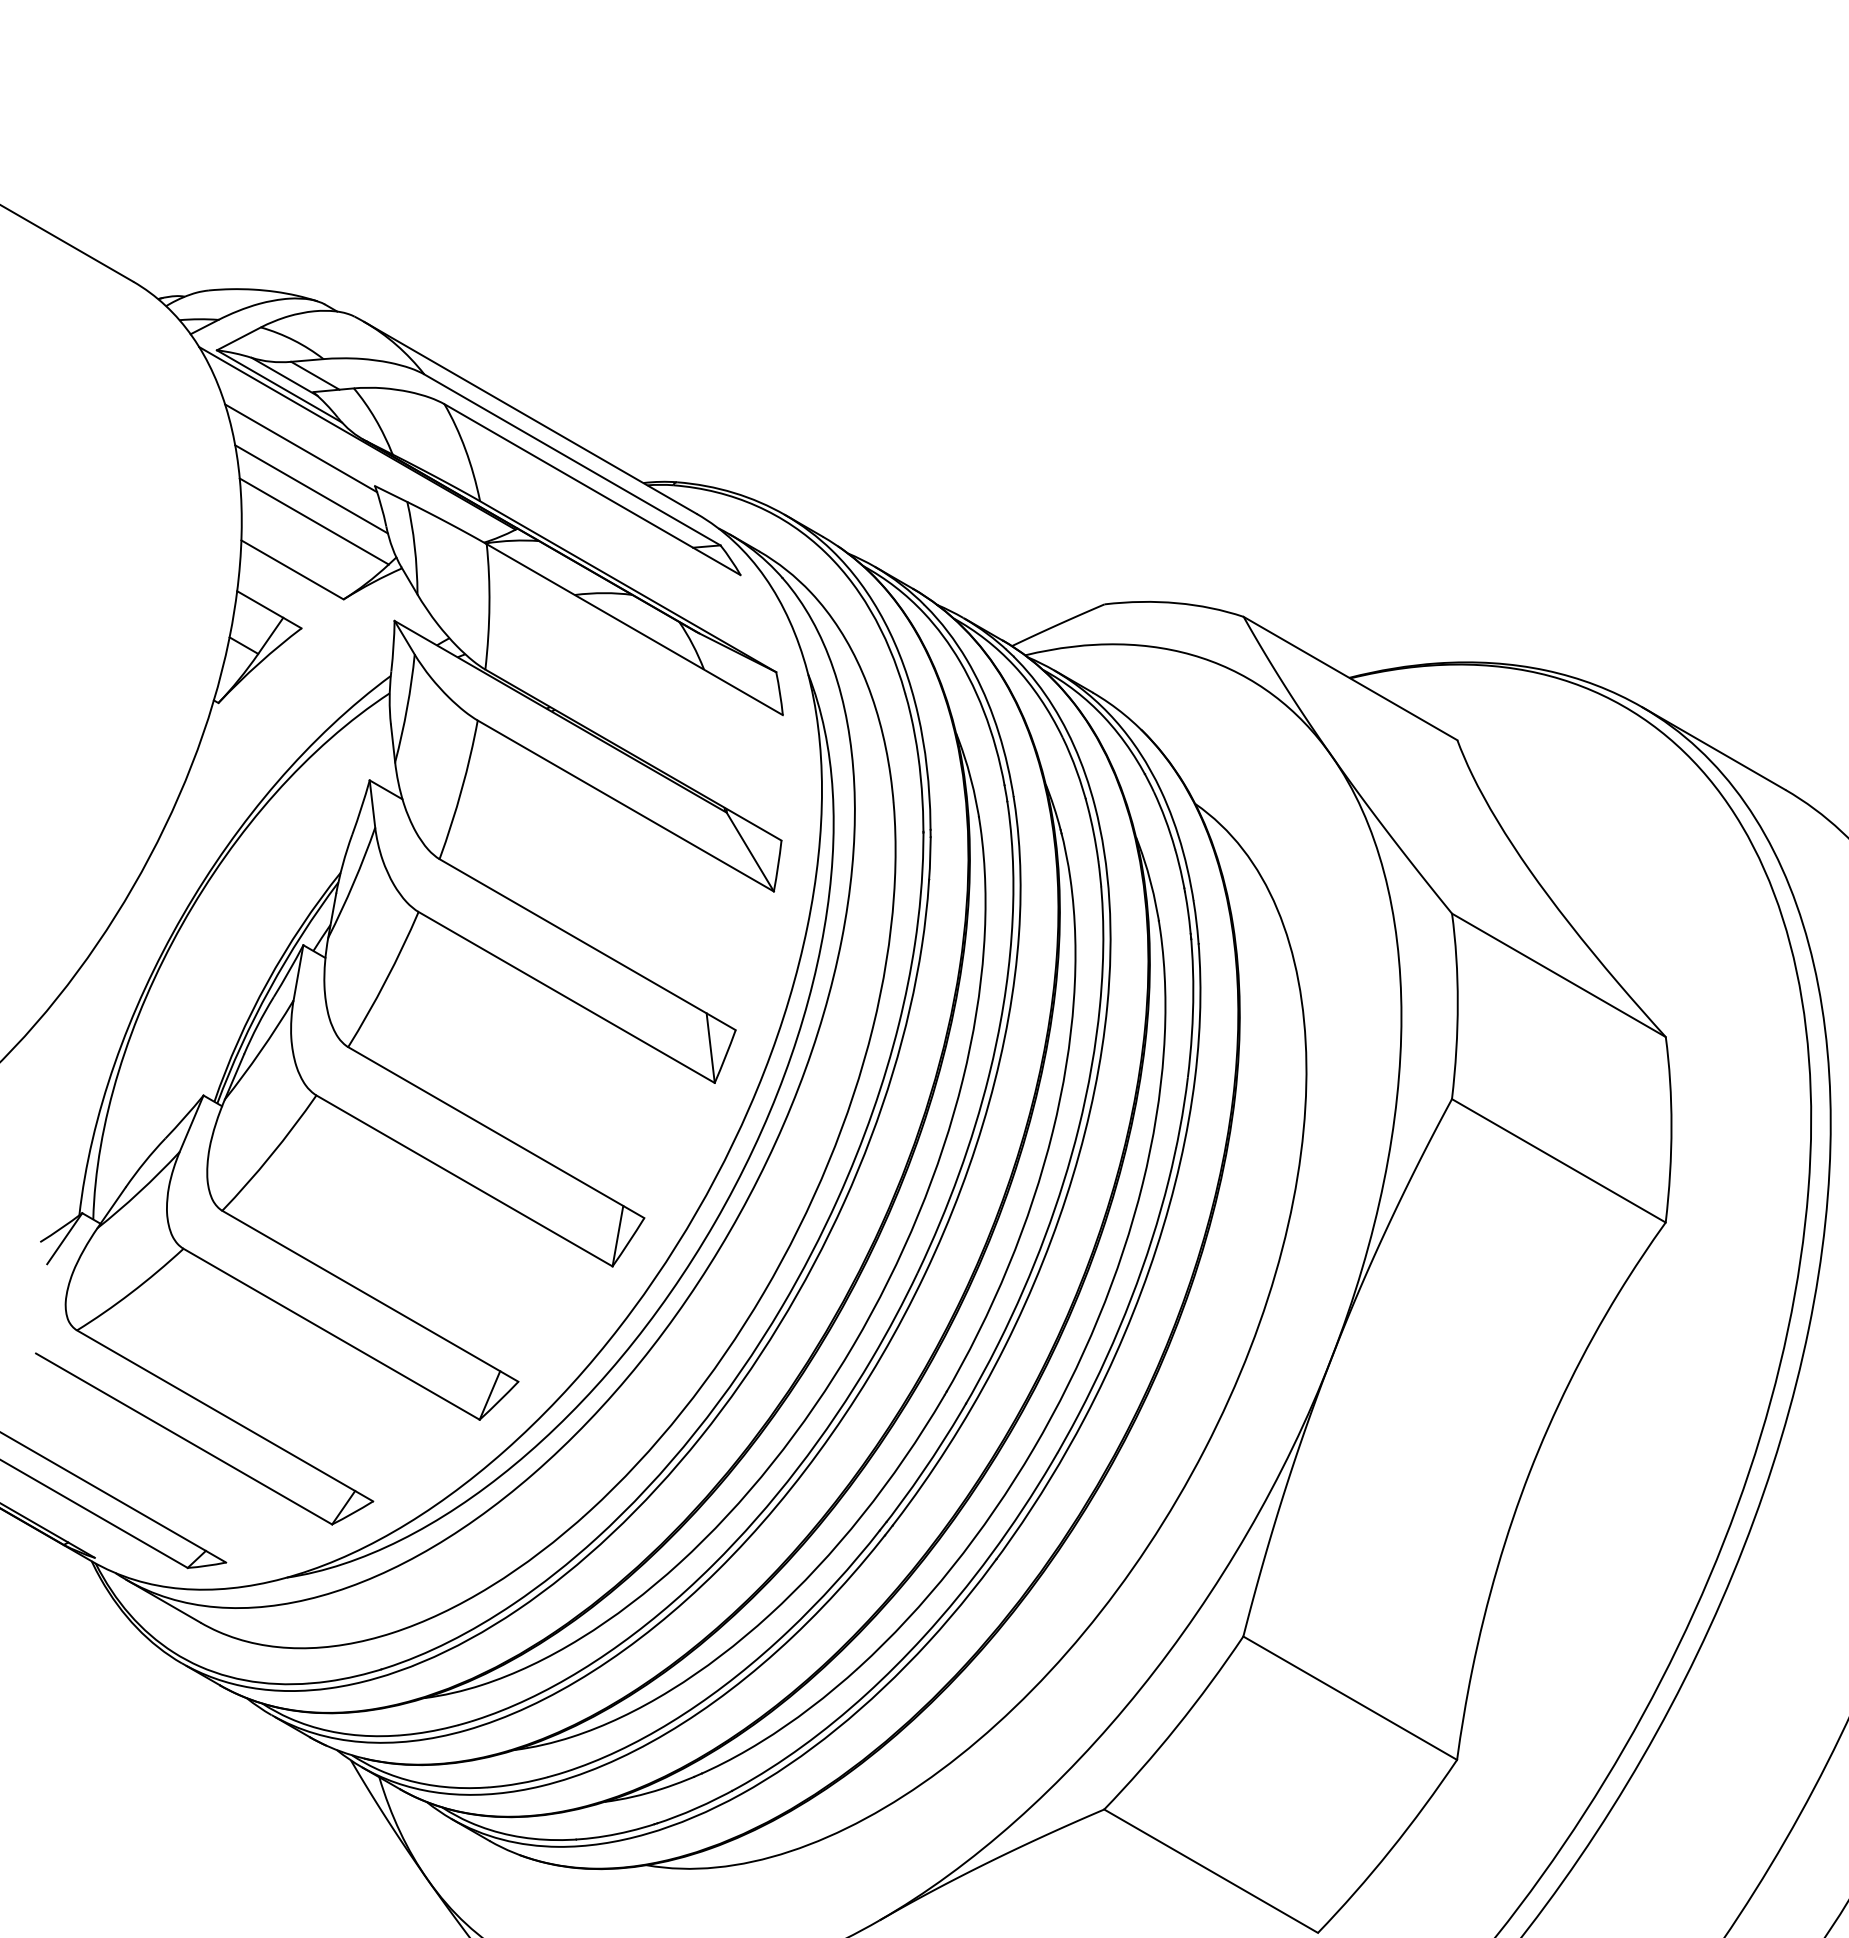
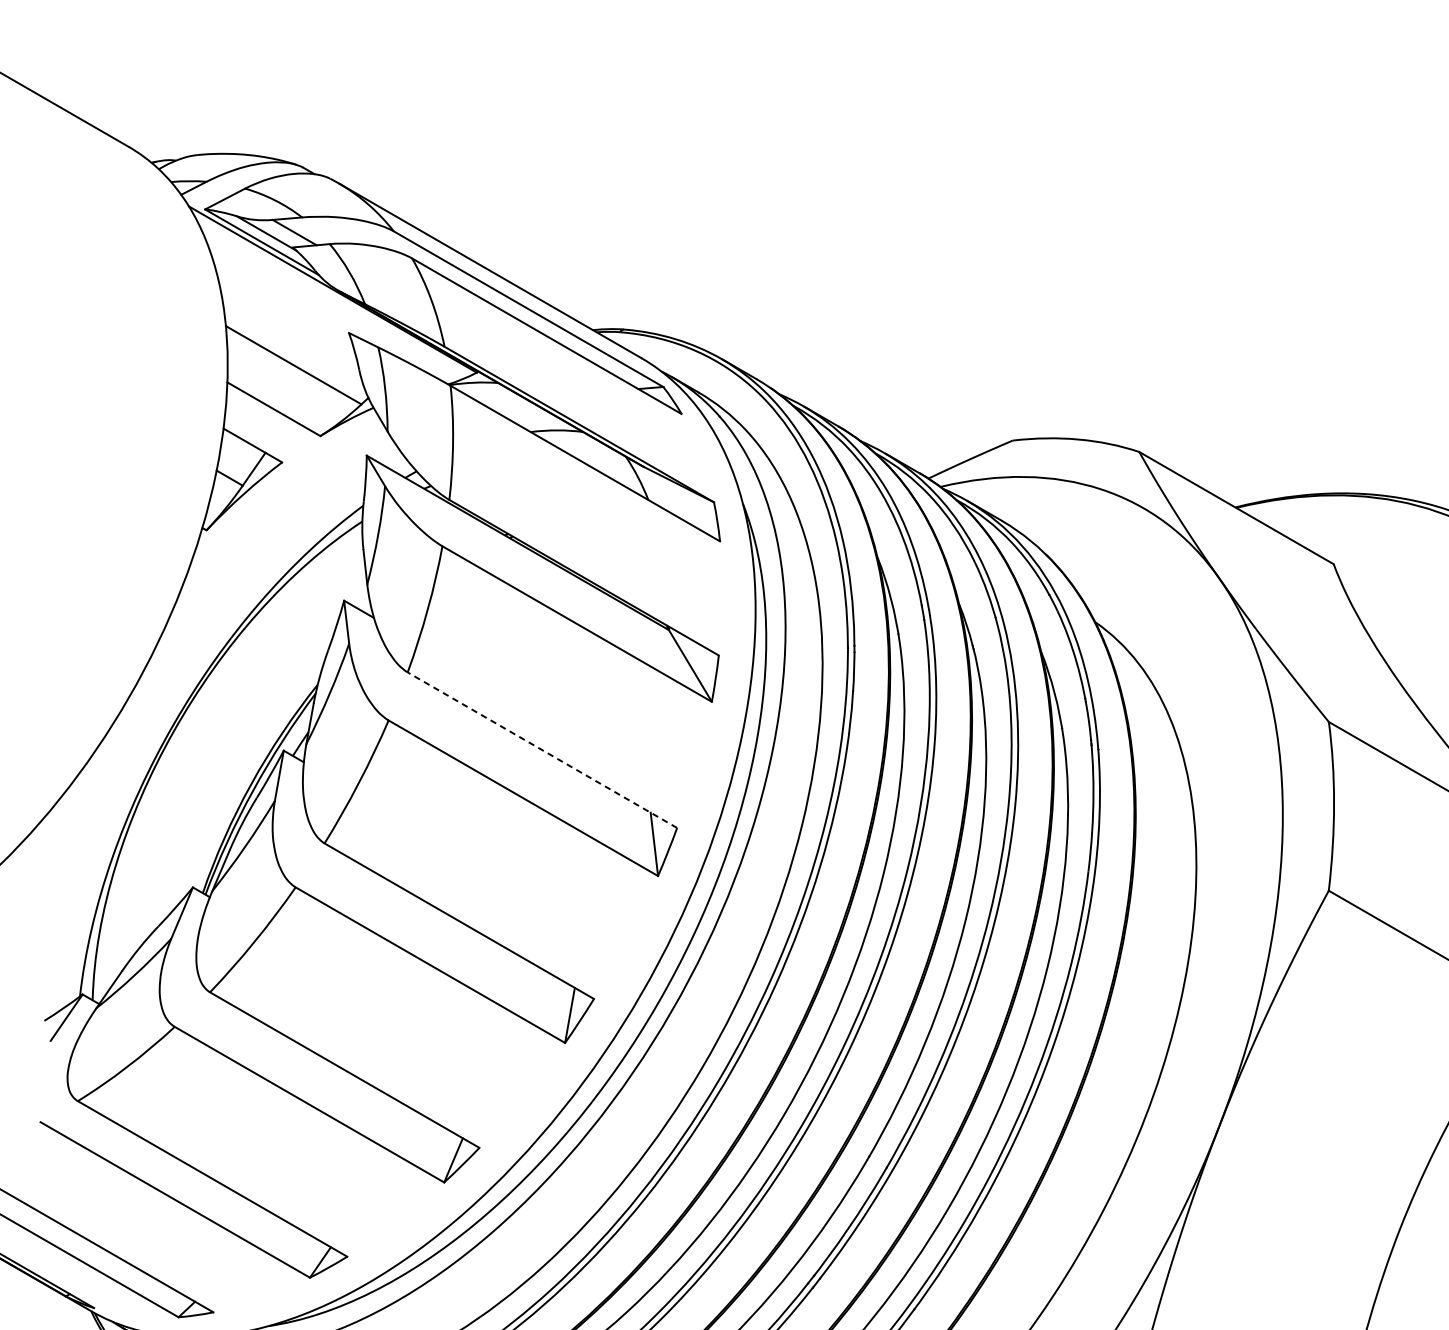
line: (301, 448) -> (282, 298), removed
line: (311, 489) -> (291, 336), removed
line: (587, 944) -> (542, 750), solid -> dashed

